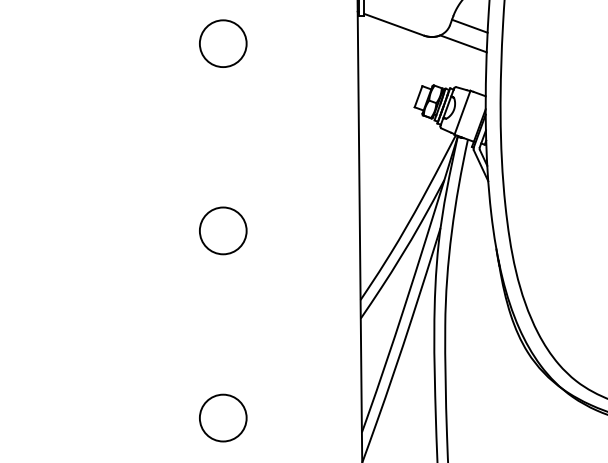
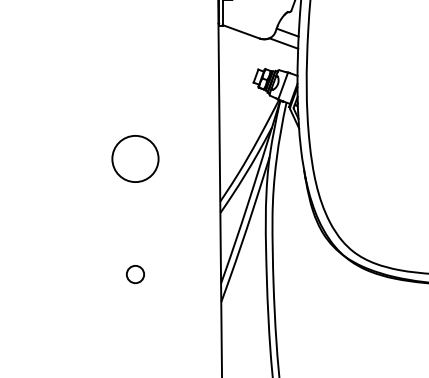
circle: (223, 43) -> (135, 43), removed
circle: (223, 230) -> (135, 158), size x1.6
circle: (223, 418) -> (135, 274), size x0.6

